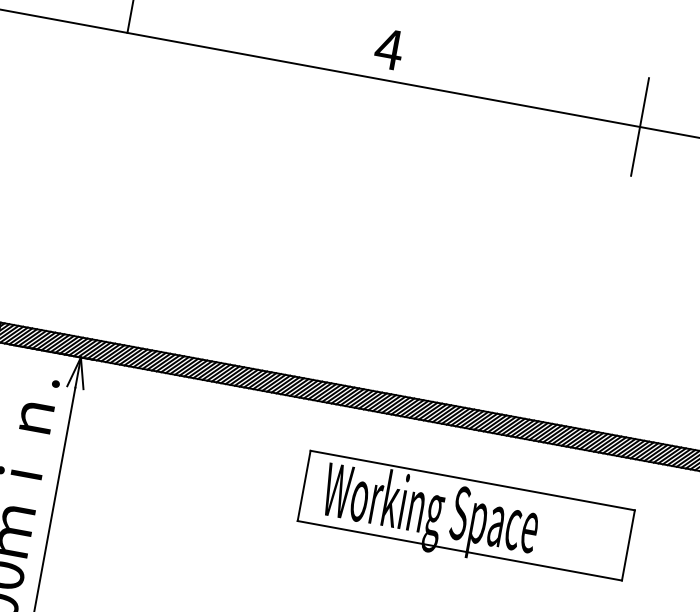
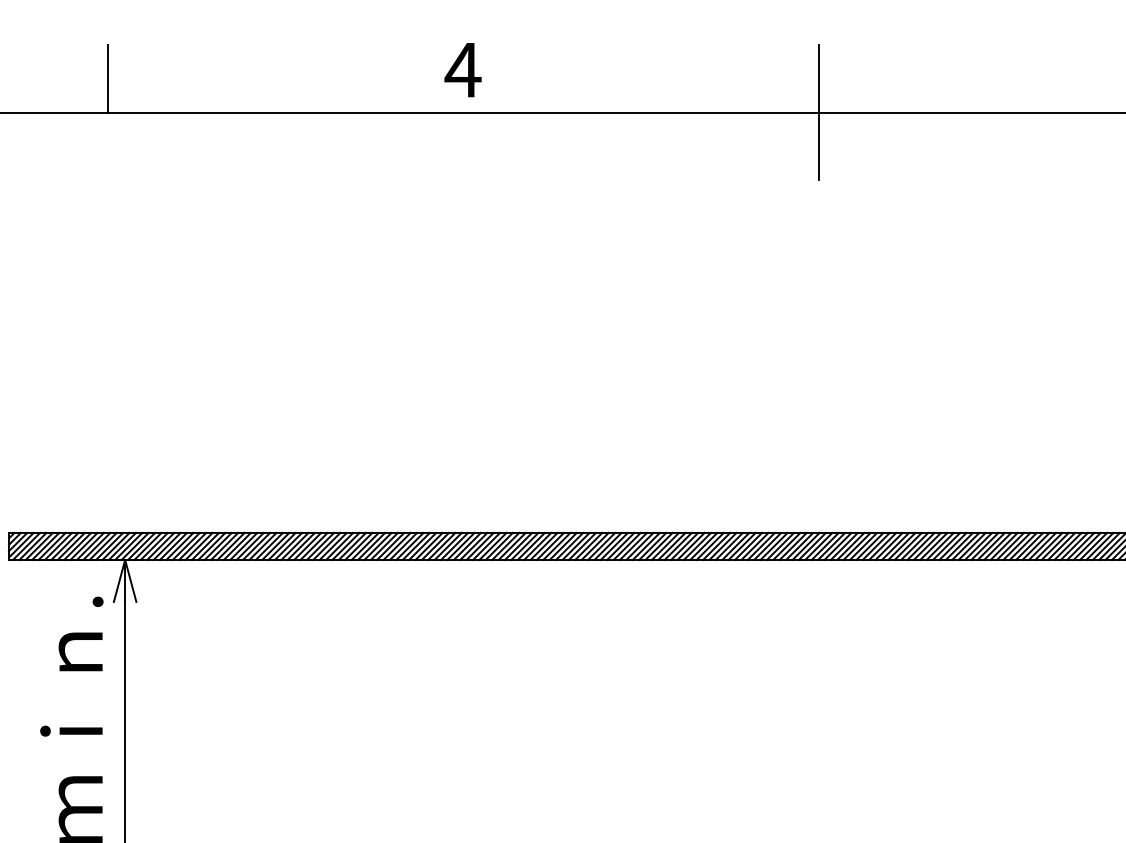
part: (465, 519) -> (681, 682), removed

